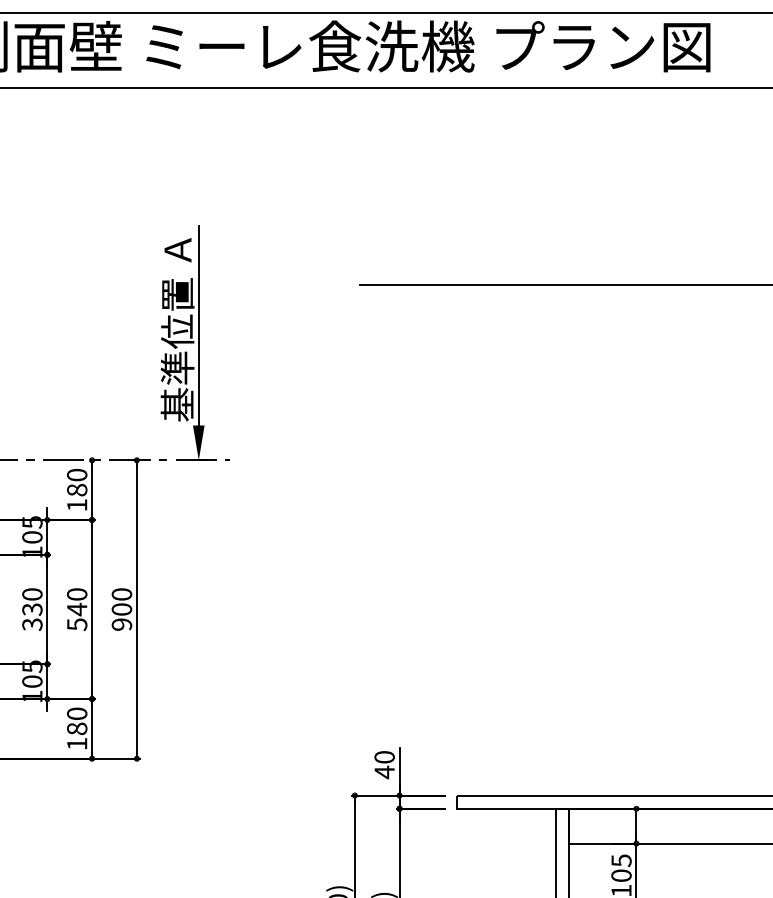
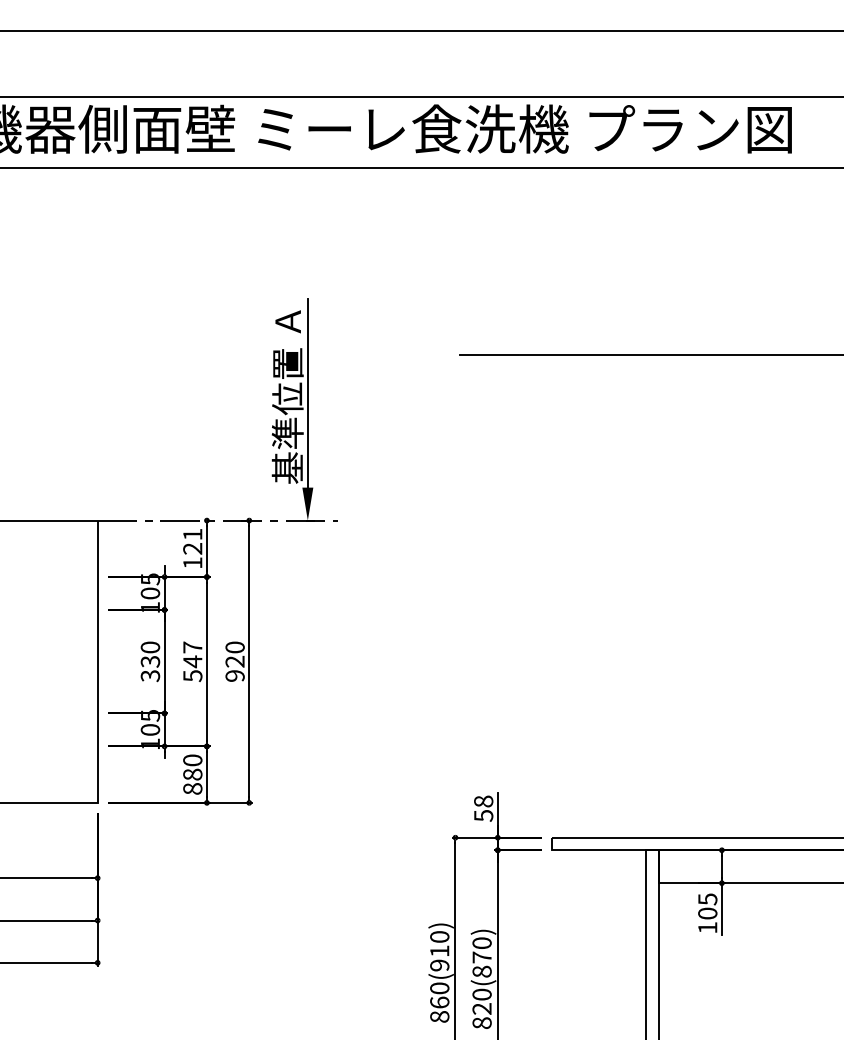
text: (76, 482) -> (192, 541), 180 -> 121
text: (76, 594) -> (192, 647), 540 -> 547
text: (121, 609) -> (234, 661), 900 -> 920
text: (76, 743) -> (192, 788), 180 -> 880
text: (384, 764) -> (483, 808), 40 -> 58

